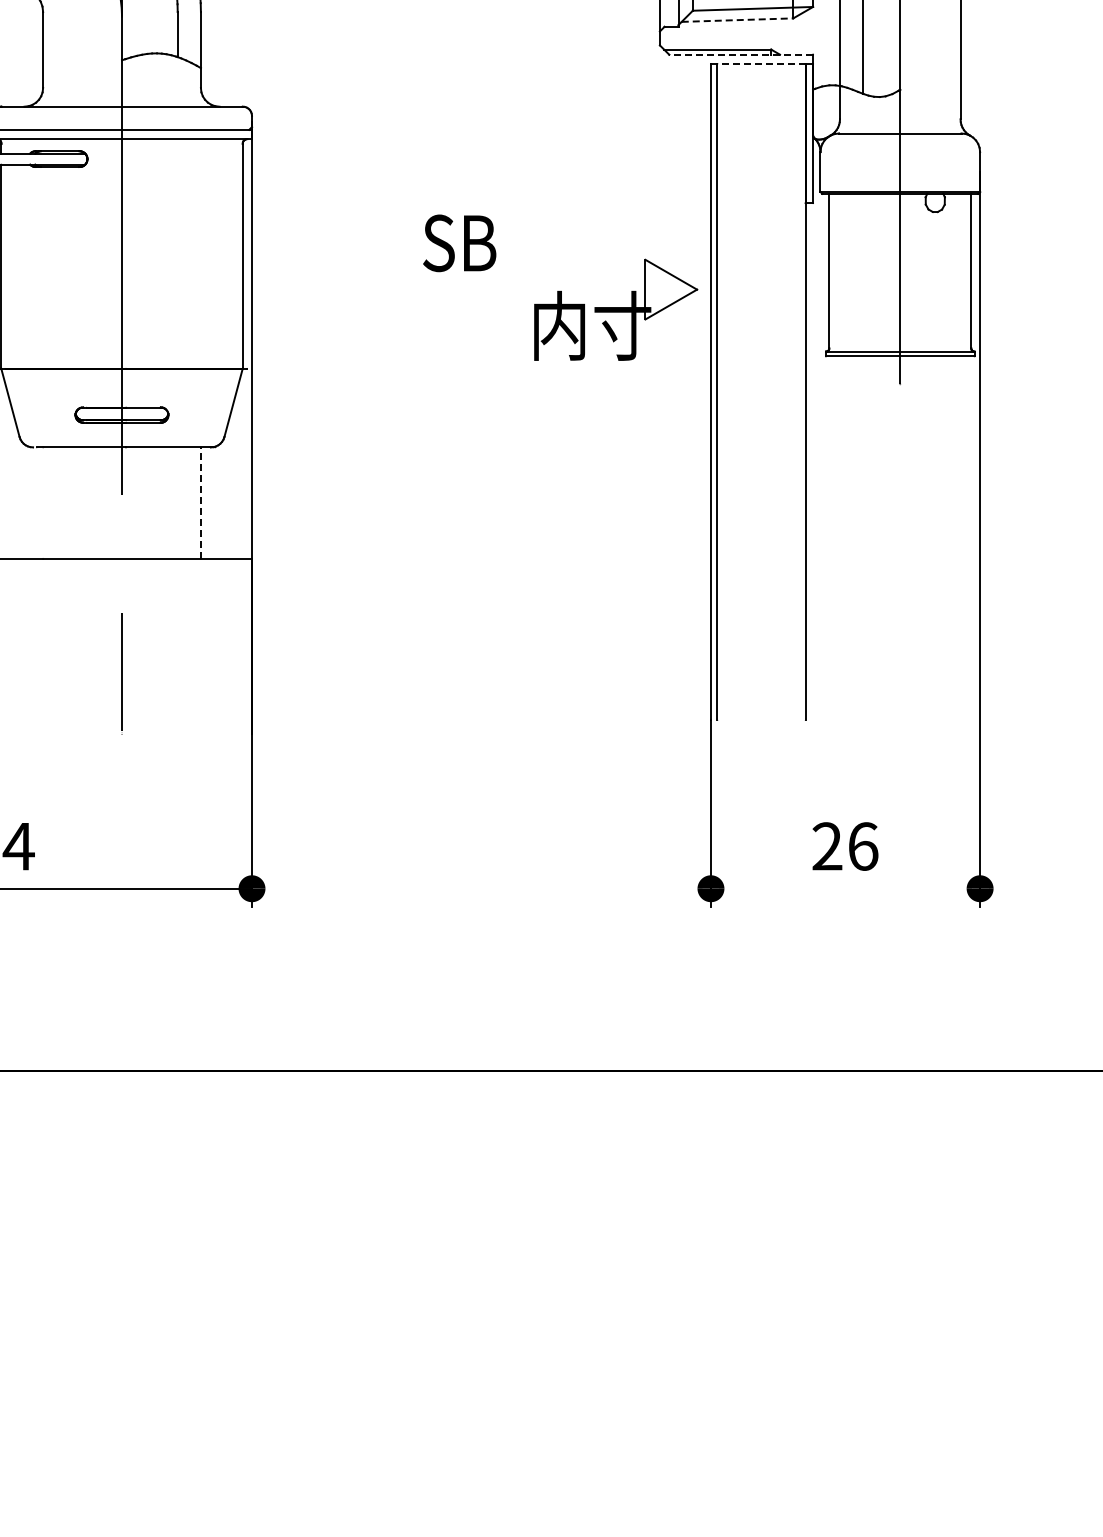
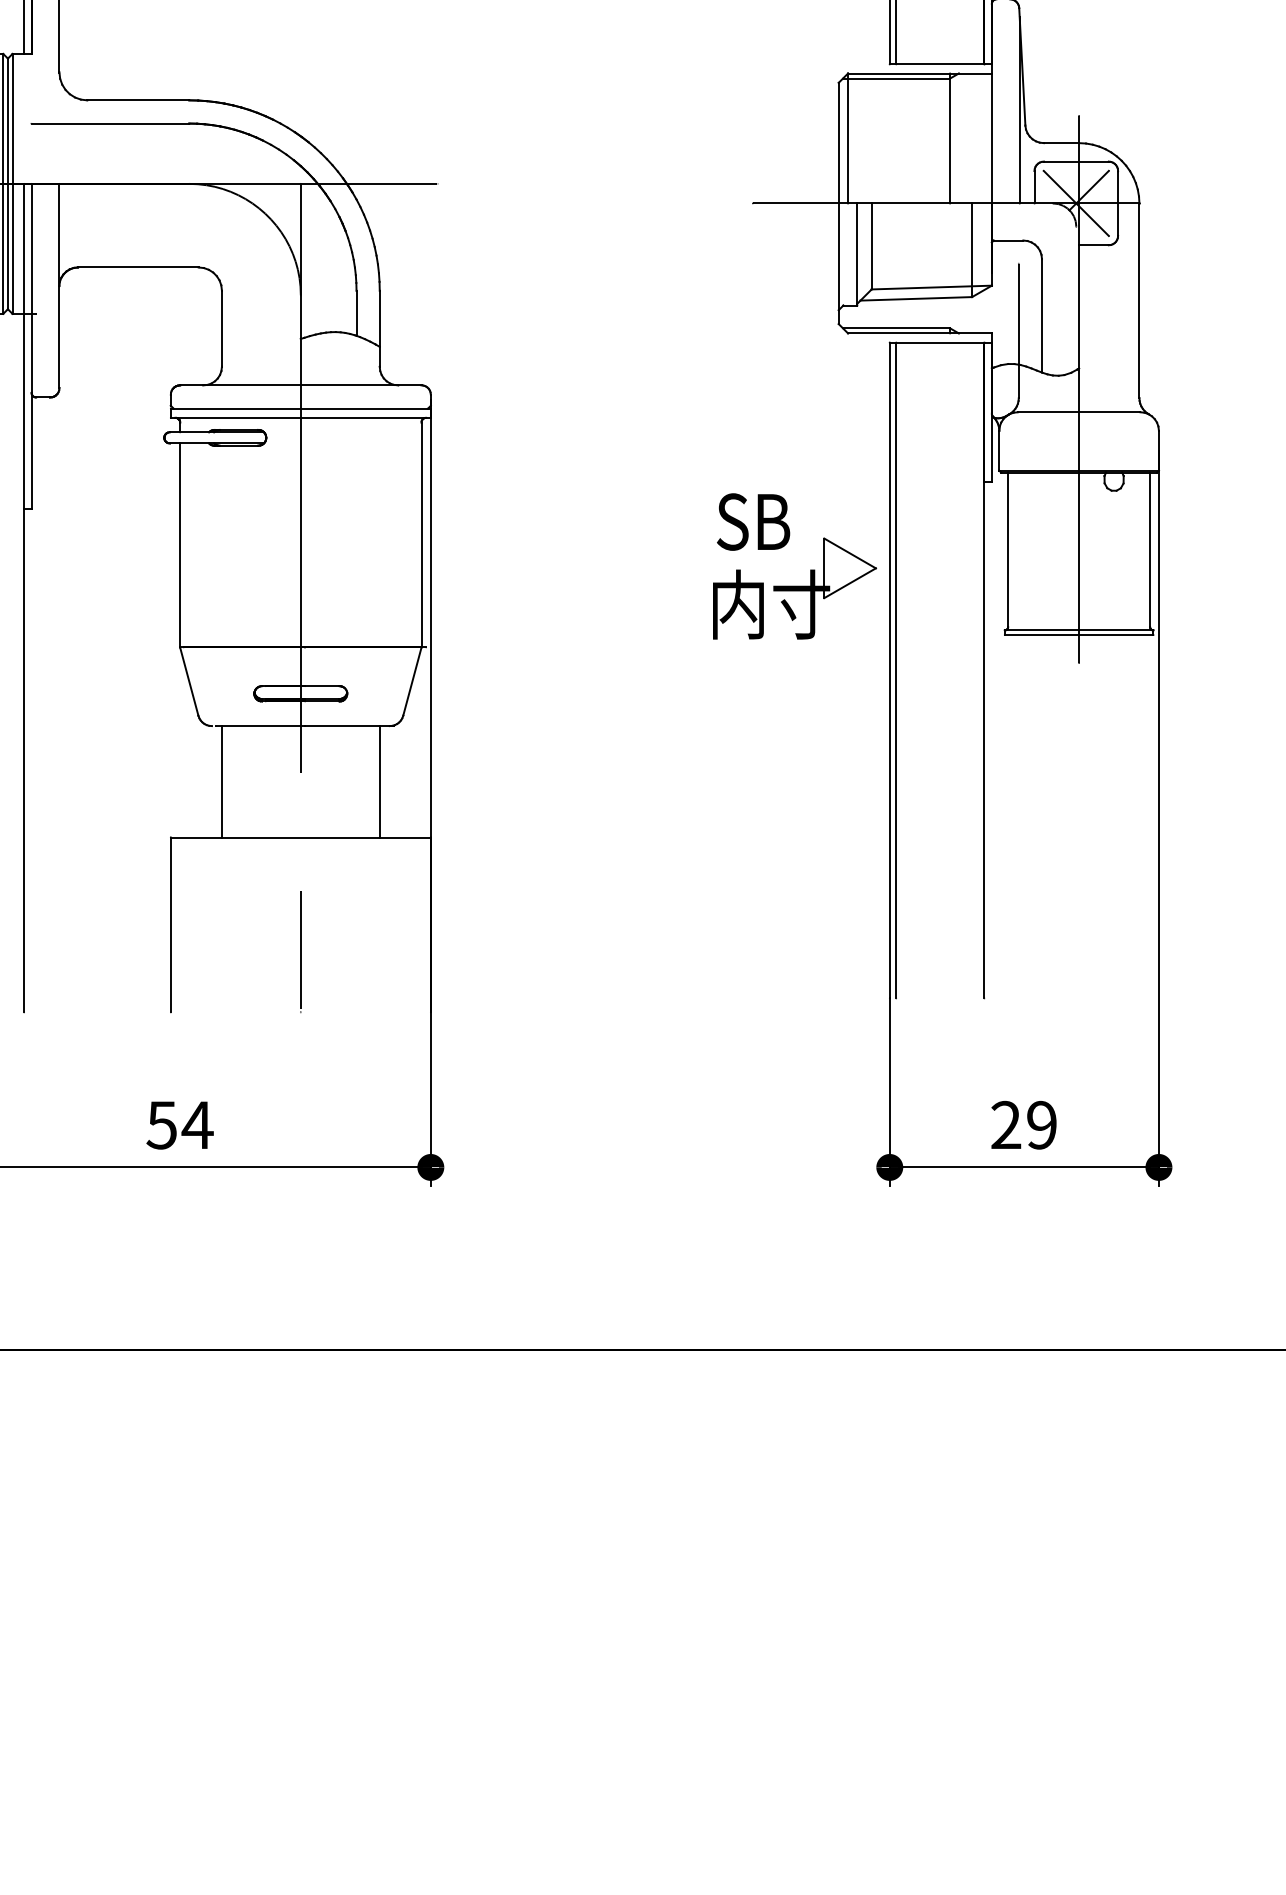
line: (737, 19) -> (916, 298), dashed -> solid
line: (740, 54) -> (919, 333), dashed -> solid
line: (758, 63) -> (937, 342), dashed -> solid
text: (459, 242) -> (753, 521), moved
line: (42, 502) -> (221, 781), added
line: (200, 502) -> (379, 781), dashed -> solid
text: (863, 845) -> (1042, 1124), 26 -> 29
line: (844, 888) -> (1023, 1167), added

